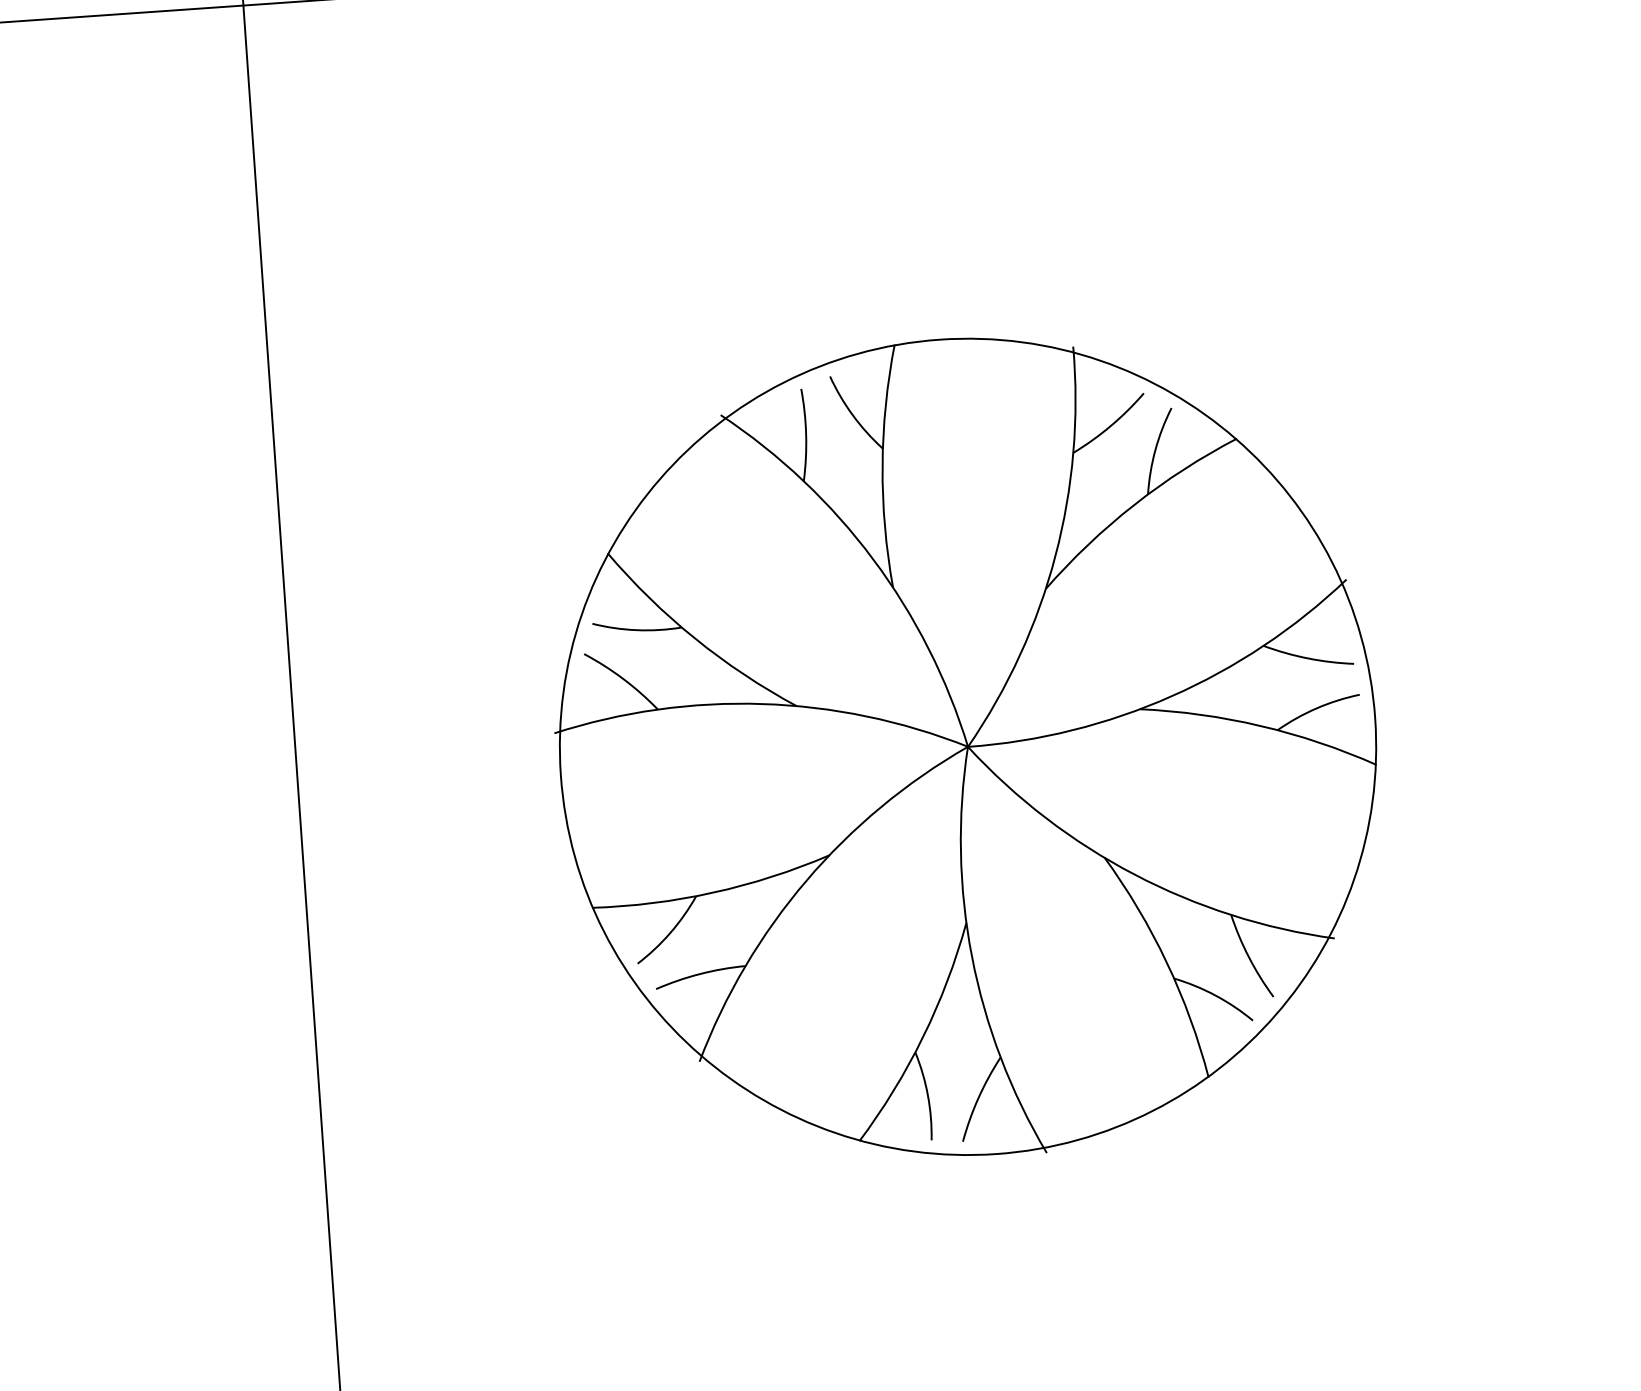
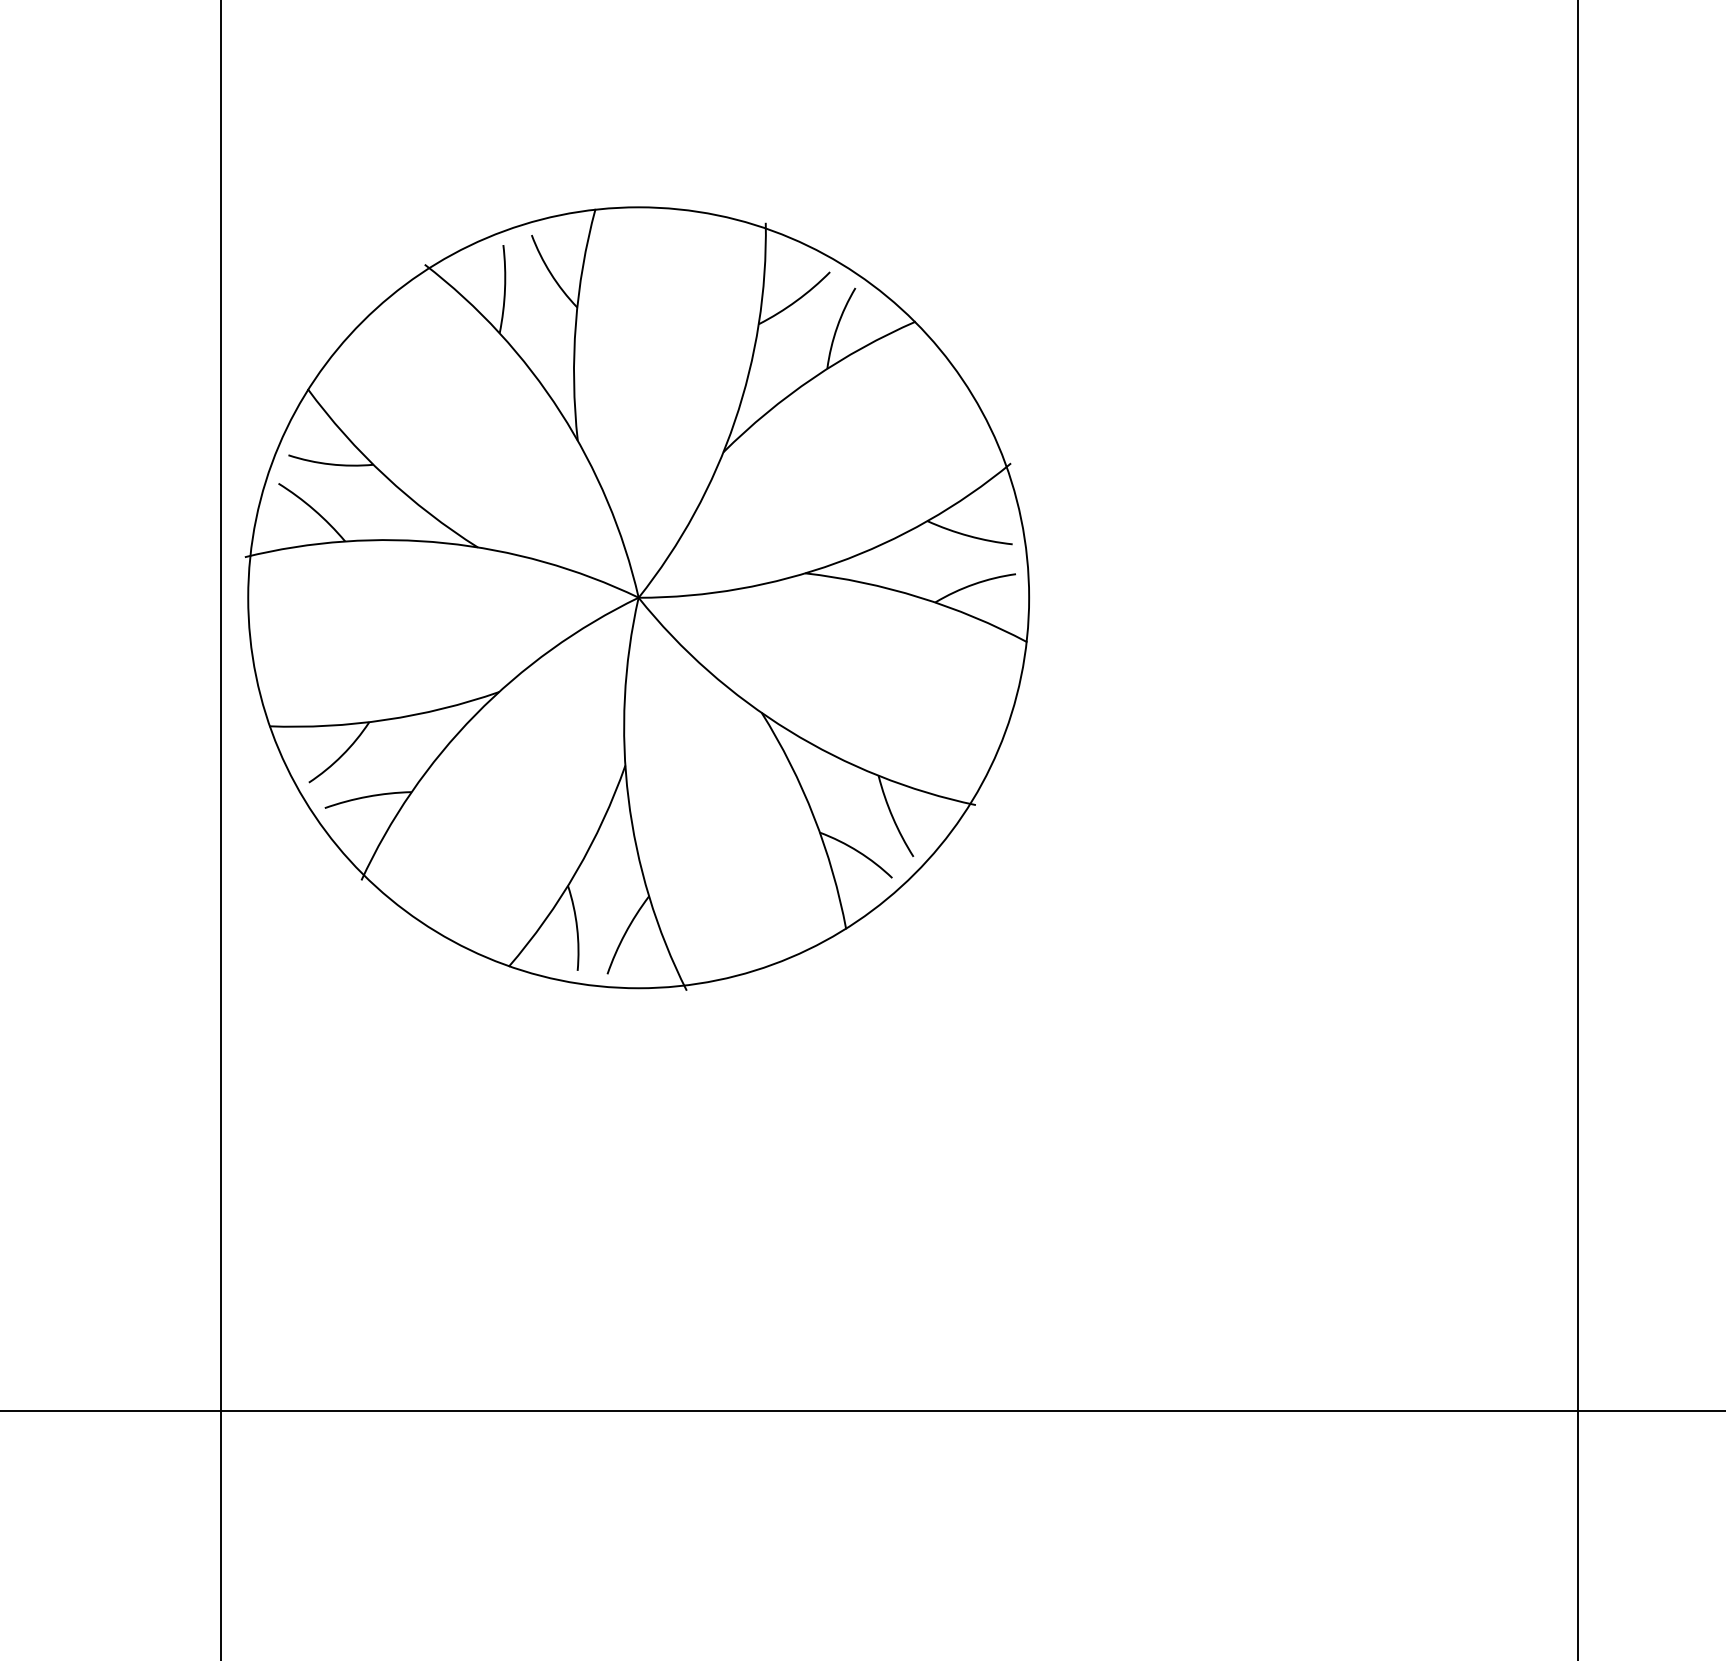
part: (965, 747) -> (636, 598), moved

